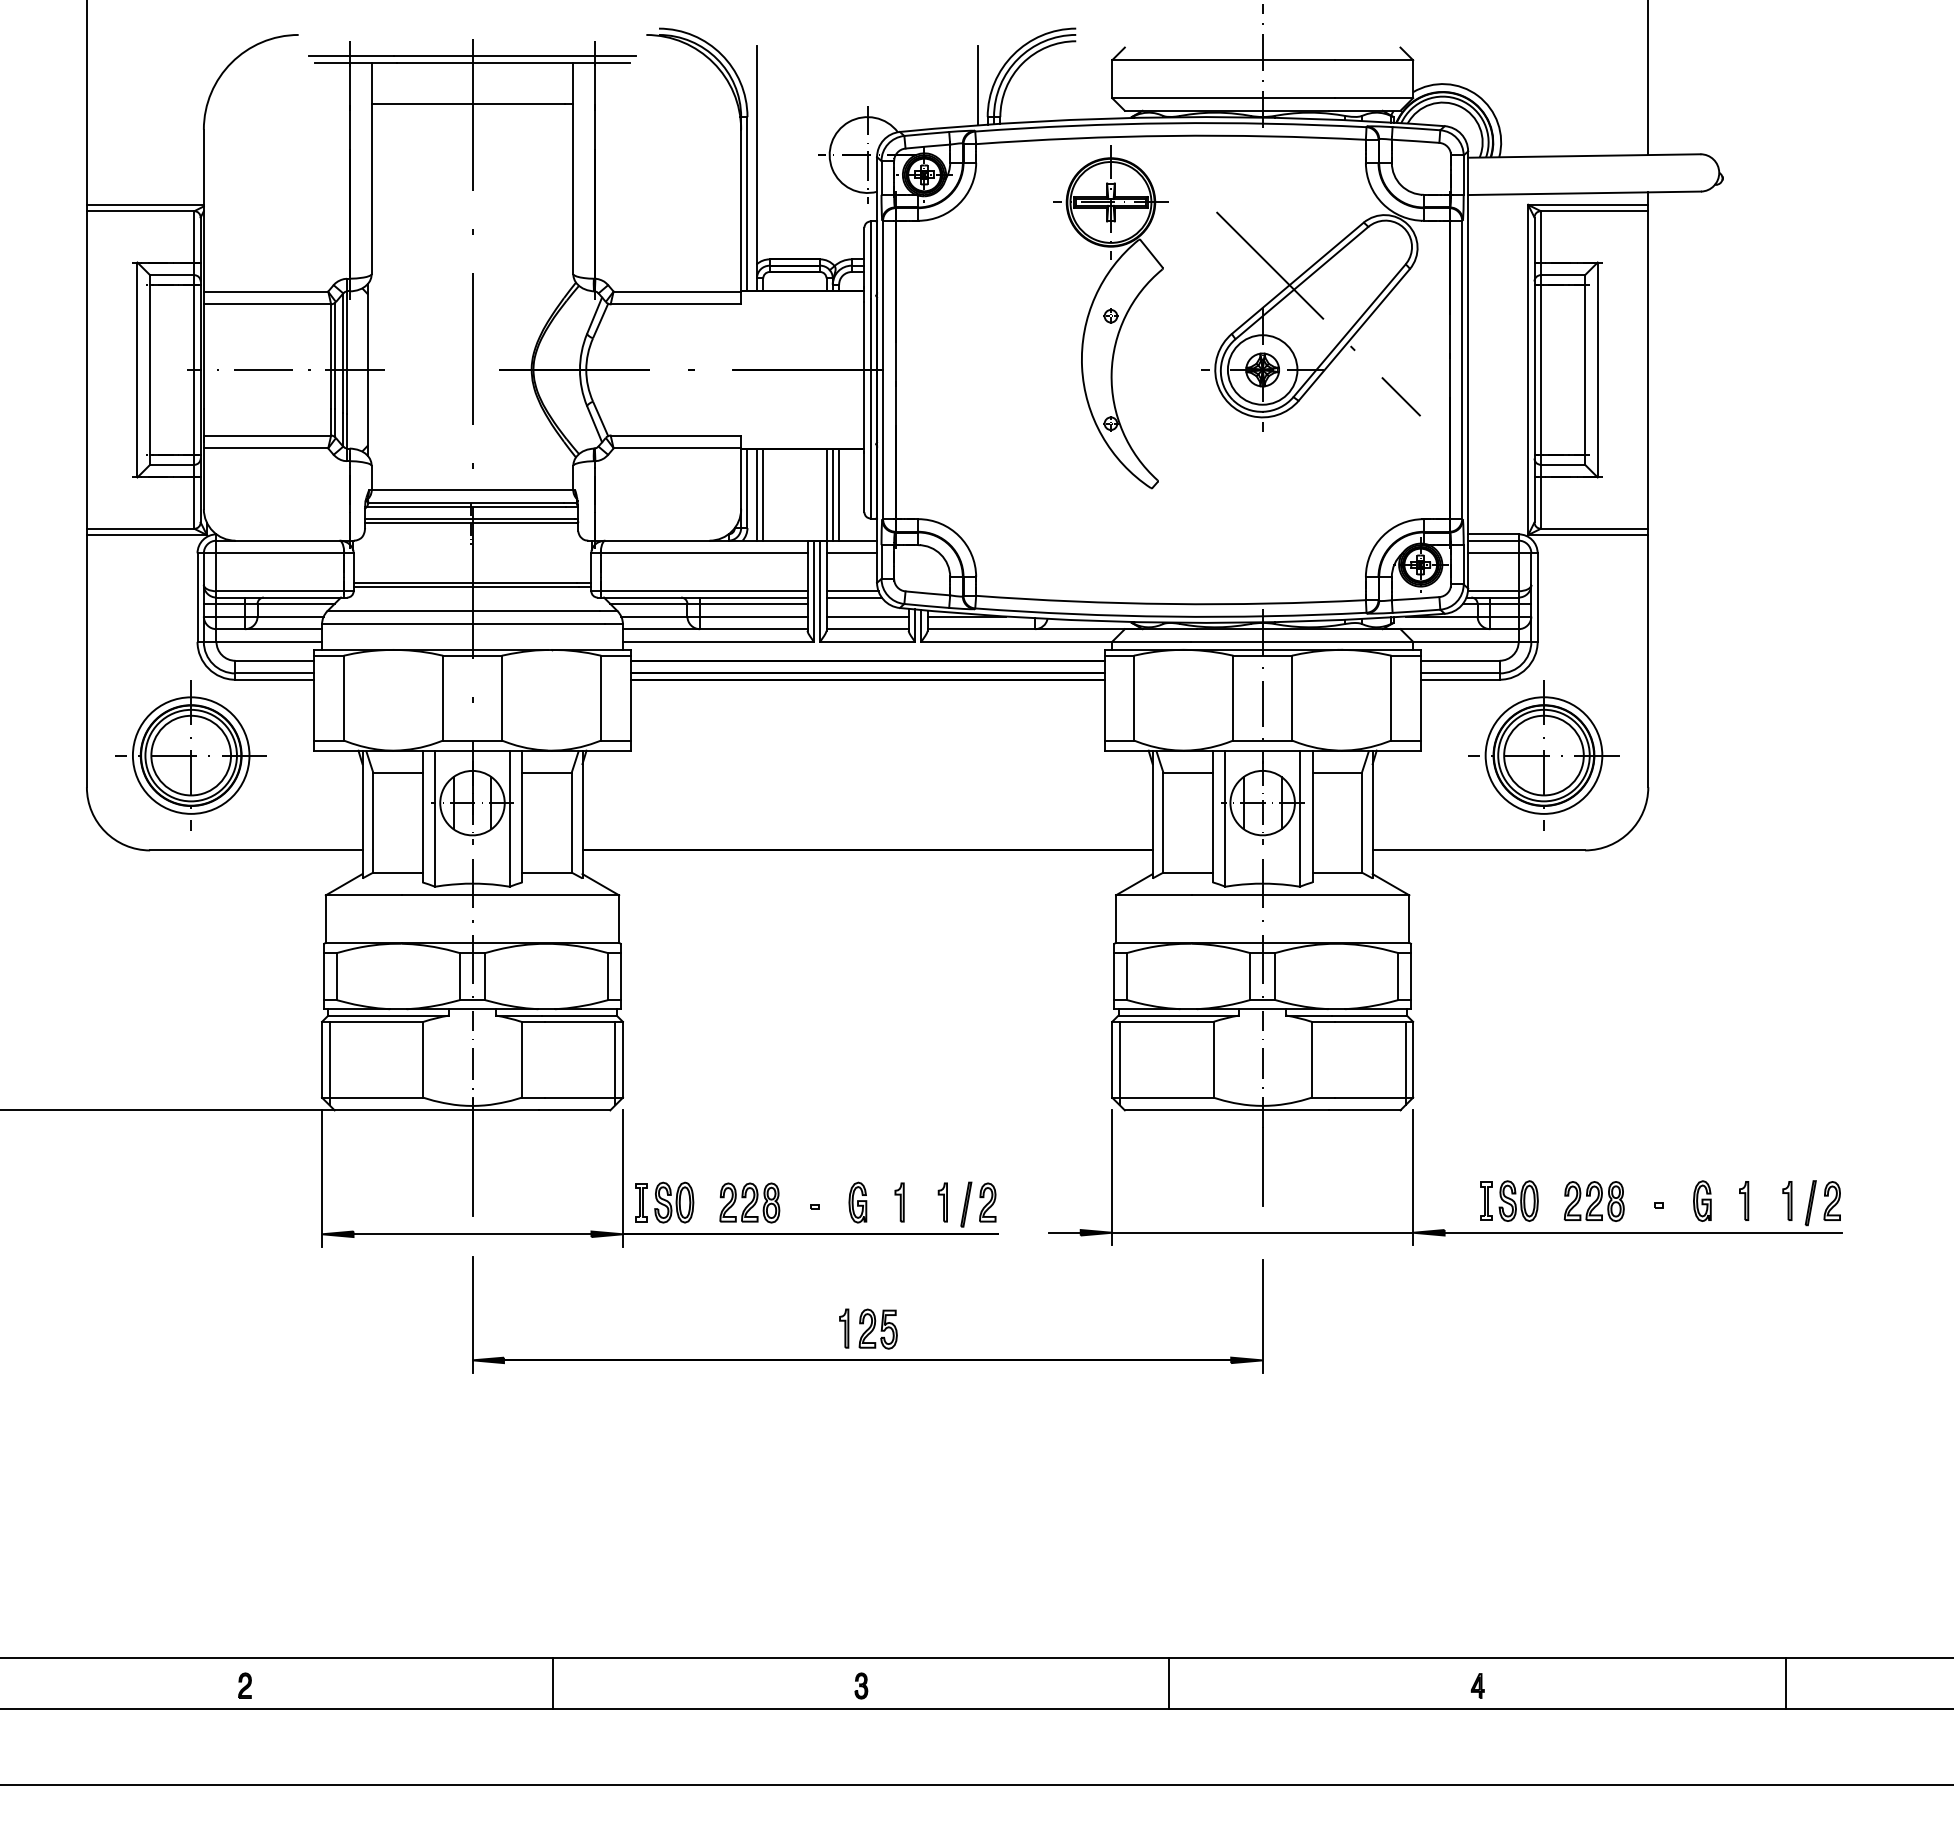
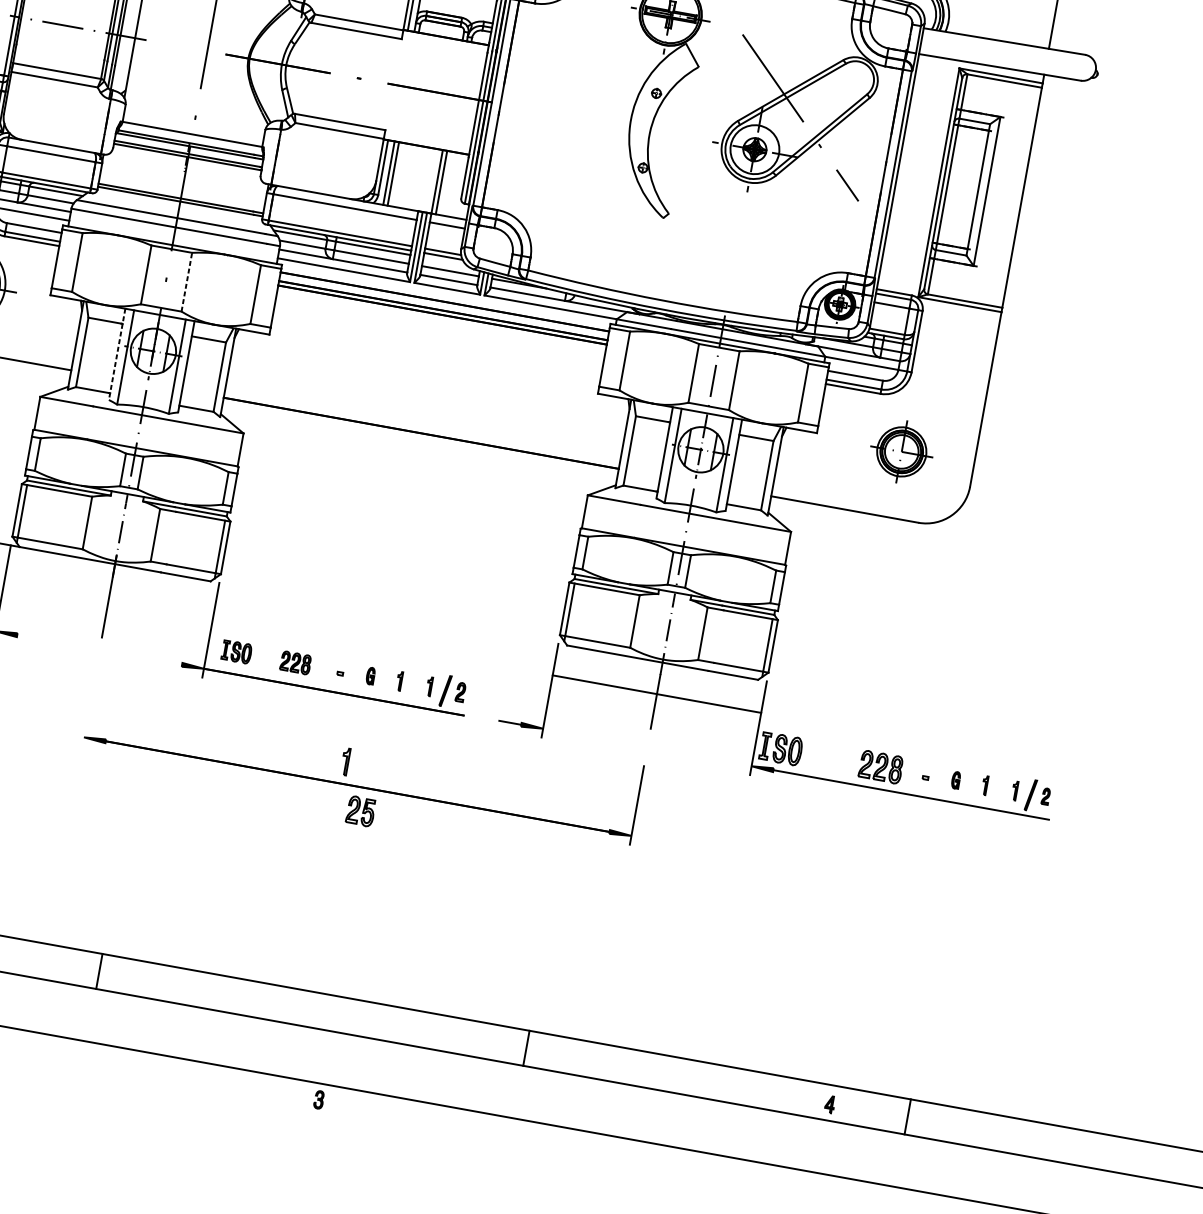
line: (839, 494) -> (446, 183), removed
line: (501, 697) -> (186, 281), solid -> dashed
part: (1543, 755) -> (901, 451), size x0.6
line: (422, 816) -> (117, 354), solid -> dashed
part: (1509, 1200) -> (781, 748), moved
part: (1702, 1200) -> (956, 779), size x0.6
part: (1744, 1200) -> (985, 785), size x0.7
part: (1787, 1200) -> (1015, 790), size x0.7
part: (1831, 1200) -> (1045, 796), size x0.6
part: (664, 1202) -> (236, 651), size x0.7
part: (749, 1202) -> (295, 662), size x0.7
part: (857, 1202) -> (370, 676), size x0.6
part: (899, 1202) -> (399, 681), size x0.7
part: (942, 1202) -> (429, 686), size x0.7
part: (987, 1202) -> (460, 692), size x0.7
line: (1262, 1232) -> (656, 693), moved
line: (472, 1234) -> (99, 650), removed
line: (472, 1314) -> (89, 705), removed
part: (877, 1328) -> (360, 810), moved
line: (1785, 1683) -> (907, 1116), moved
part: (861, 1685) -> (319, 1099), moved
part: (1477, 1685) -> (829, 1104), moved

